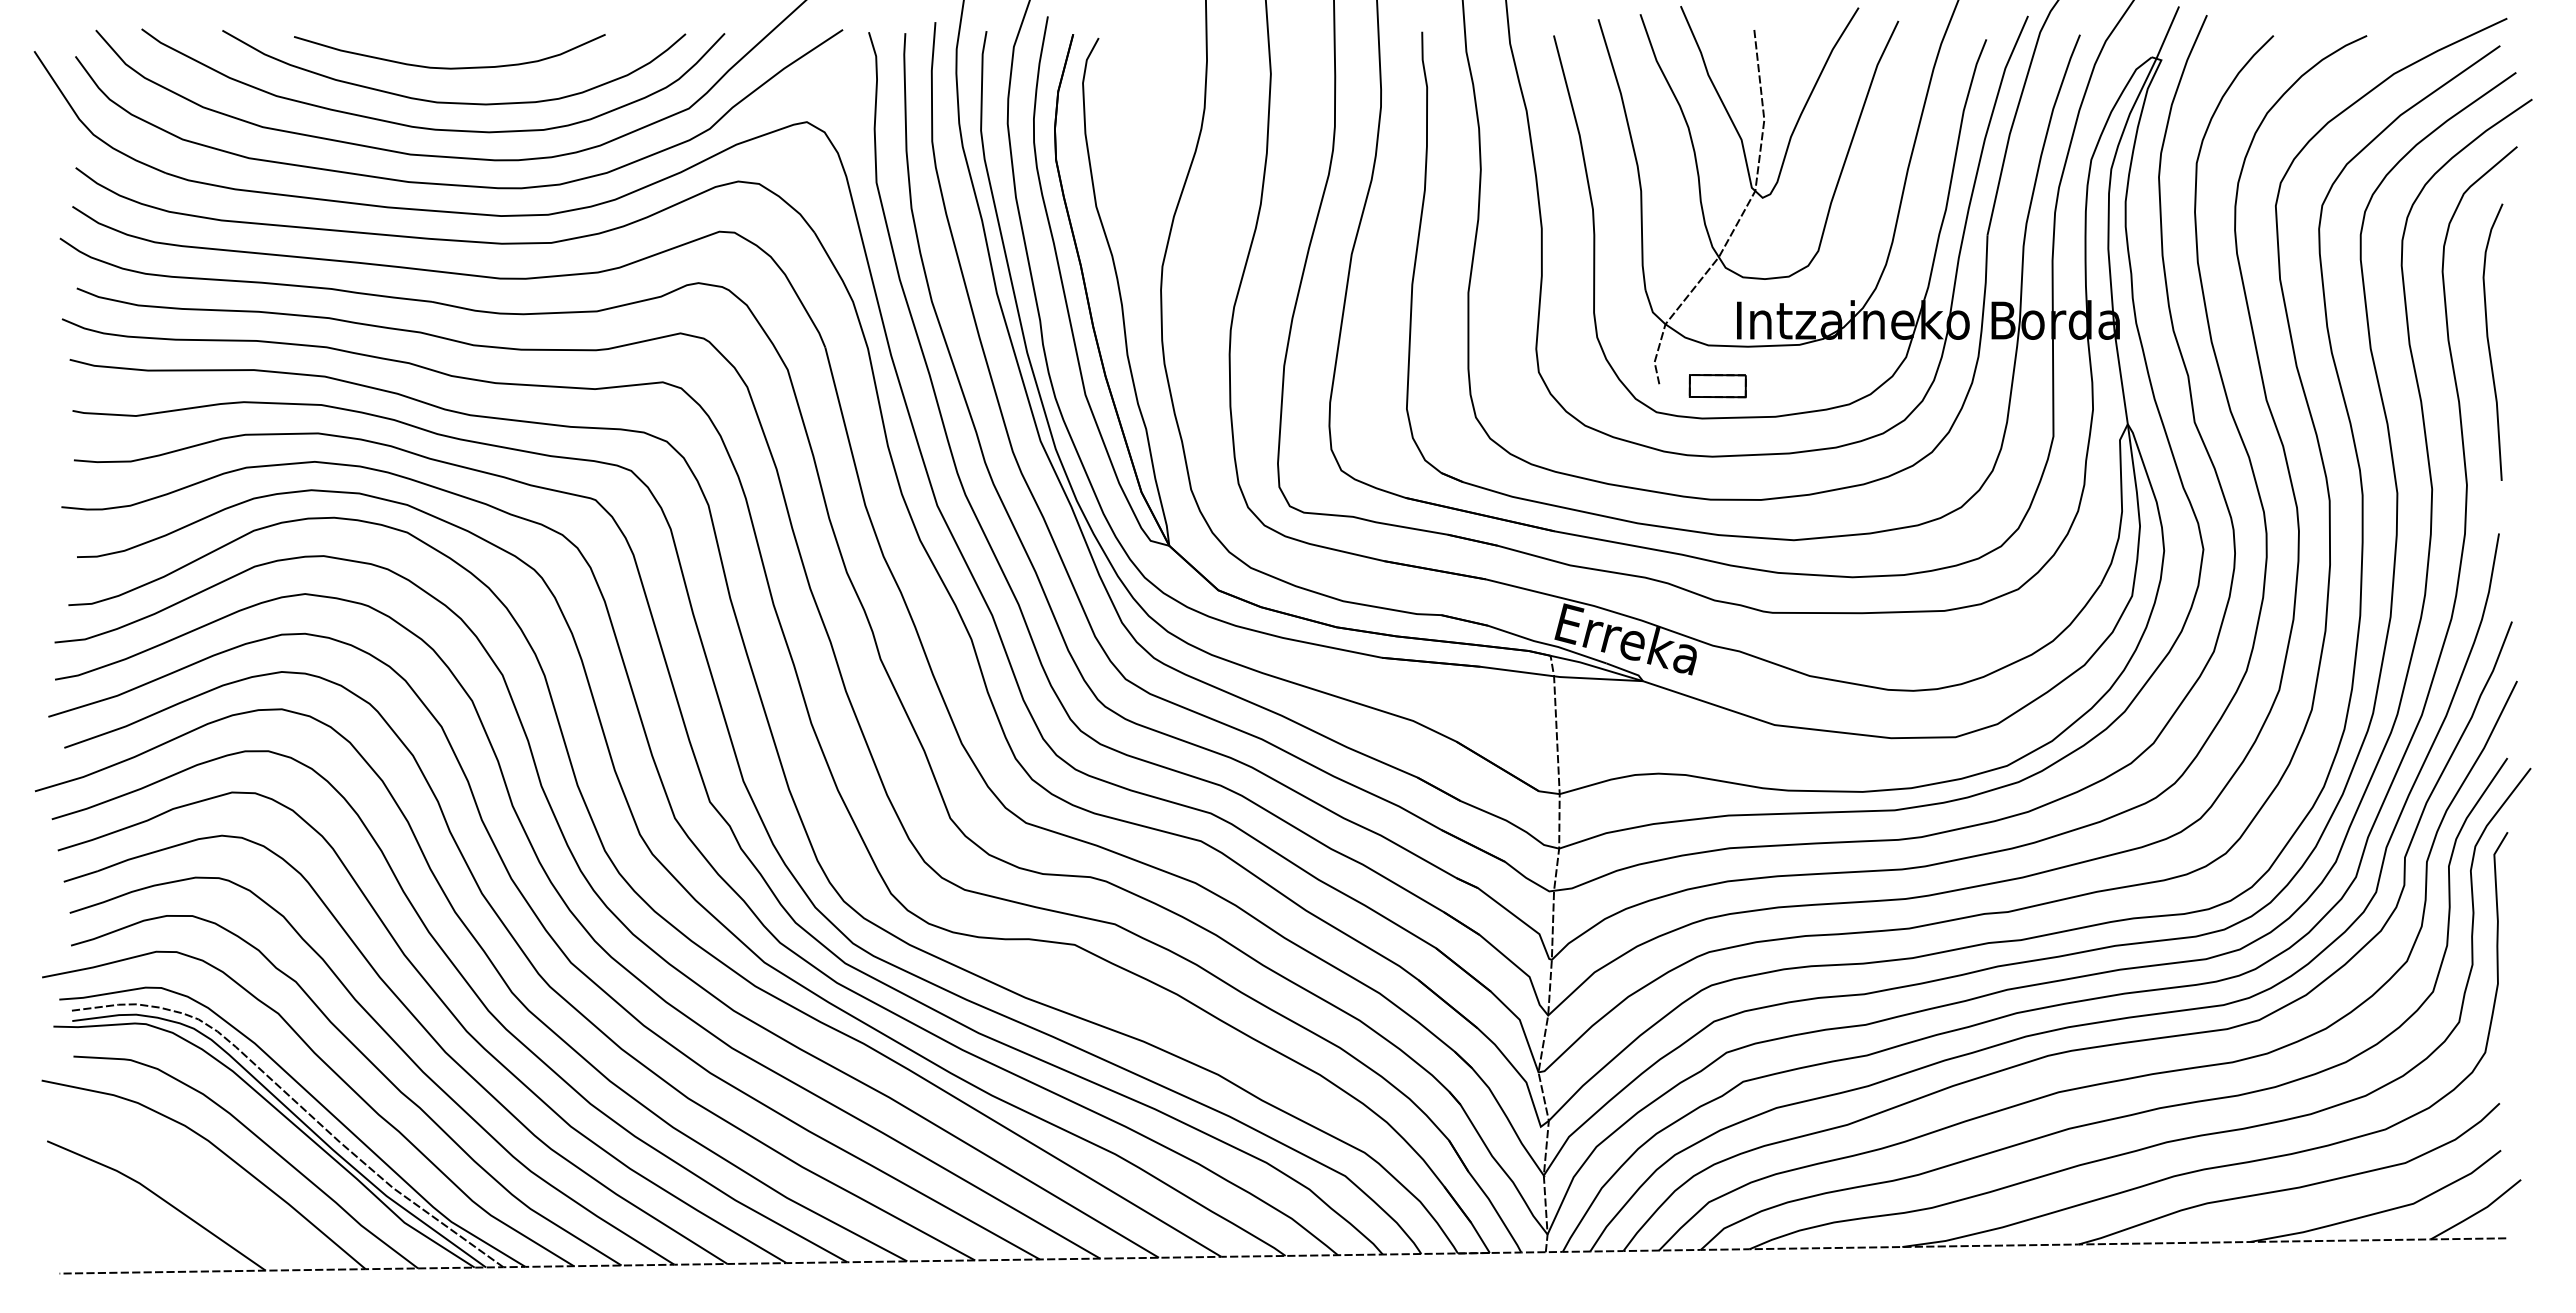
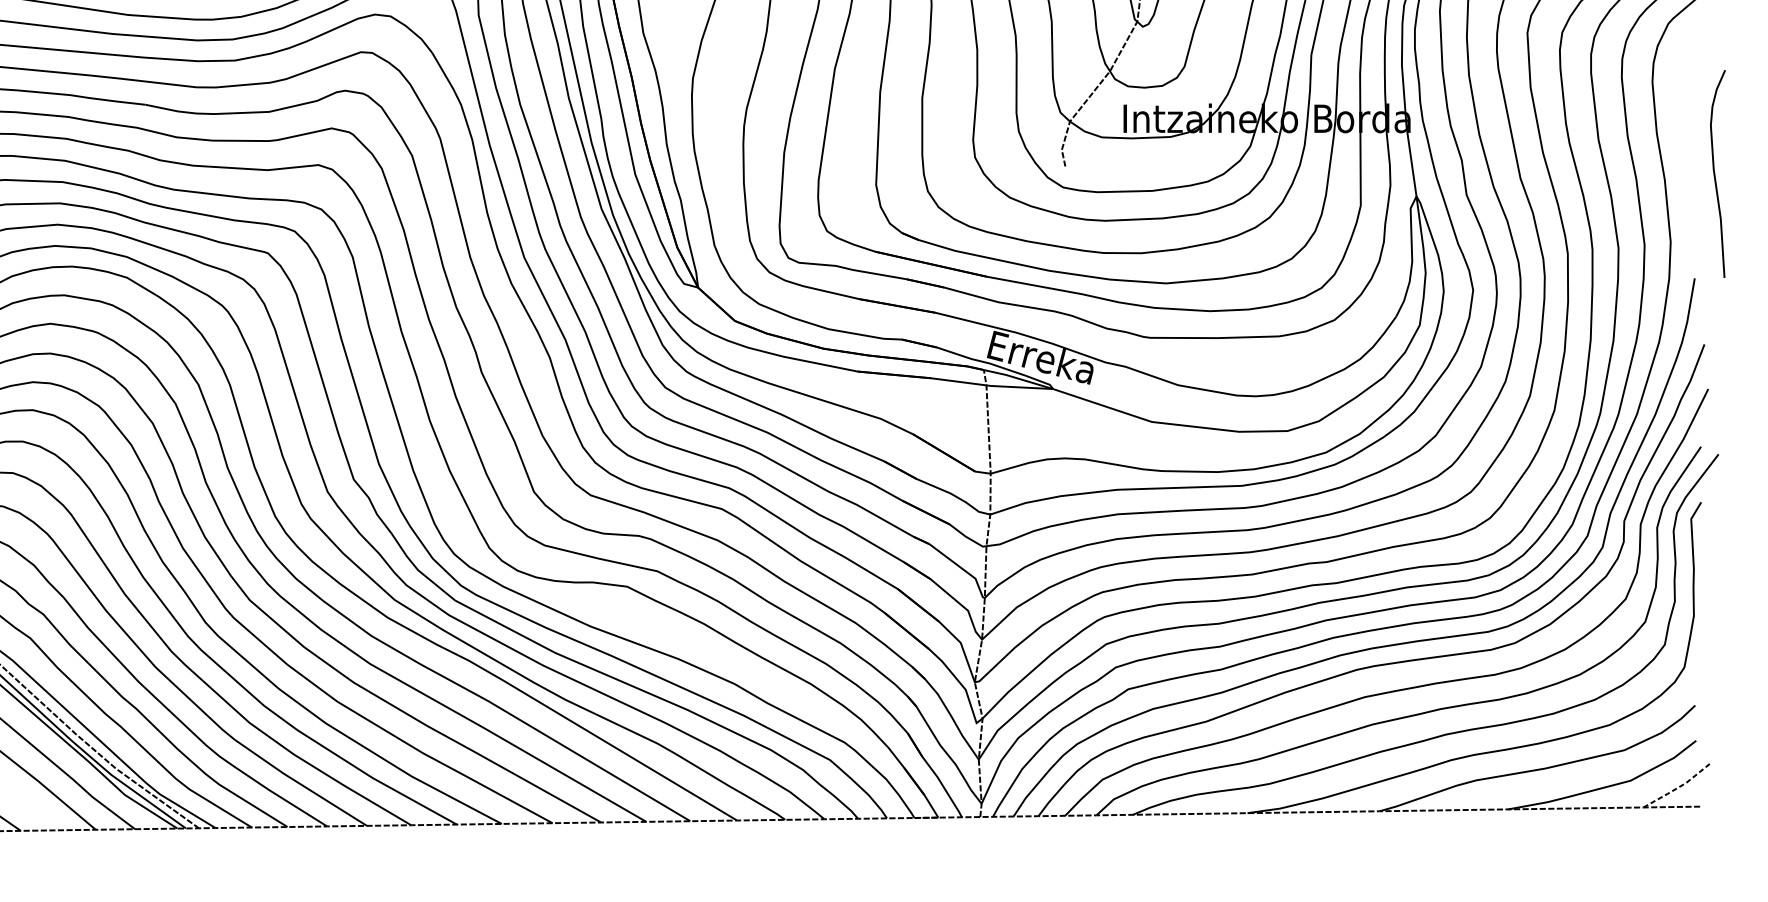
curve: (2489, 342) -> (1715, 174), moved
part: (1717, 386) -> (1108, 168), removed
line: (2478, 1212) -> (1679, 787), solid -> dashed

